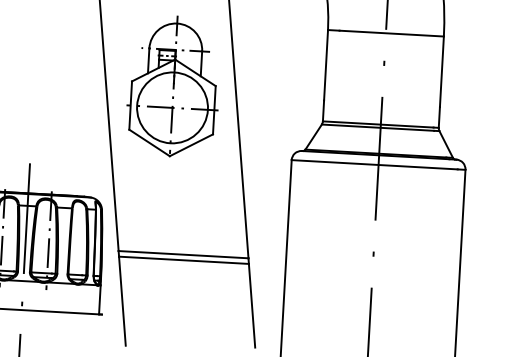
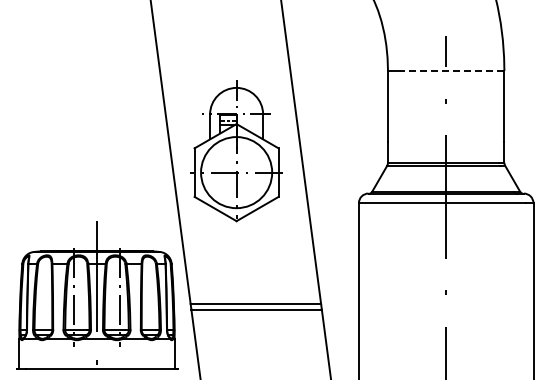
line: (391, 33) -> (451, 70), solid -> dashed
part: (173, 86) -> (236, 151), moved

